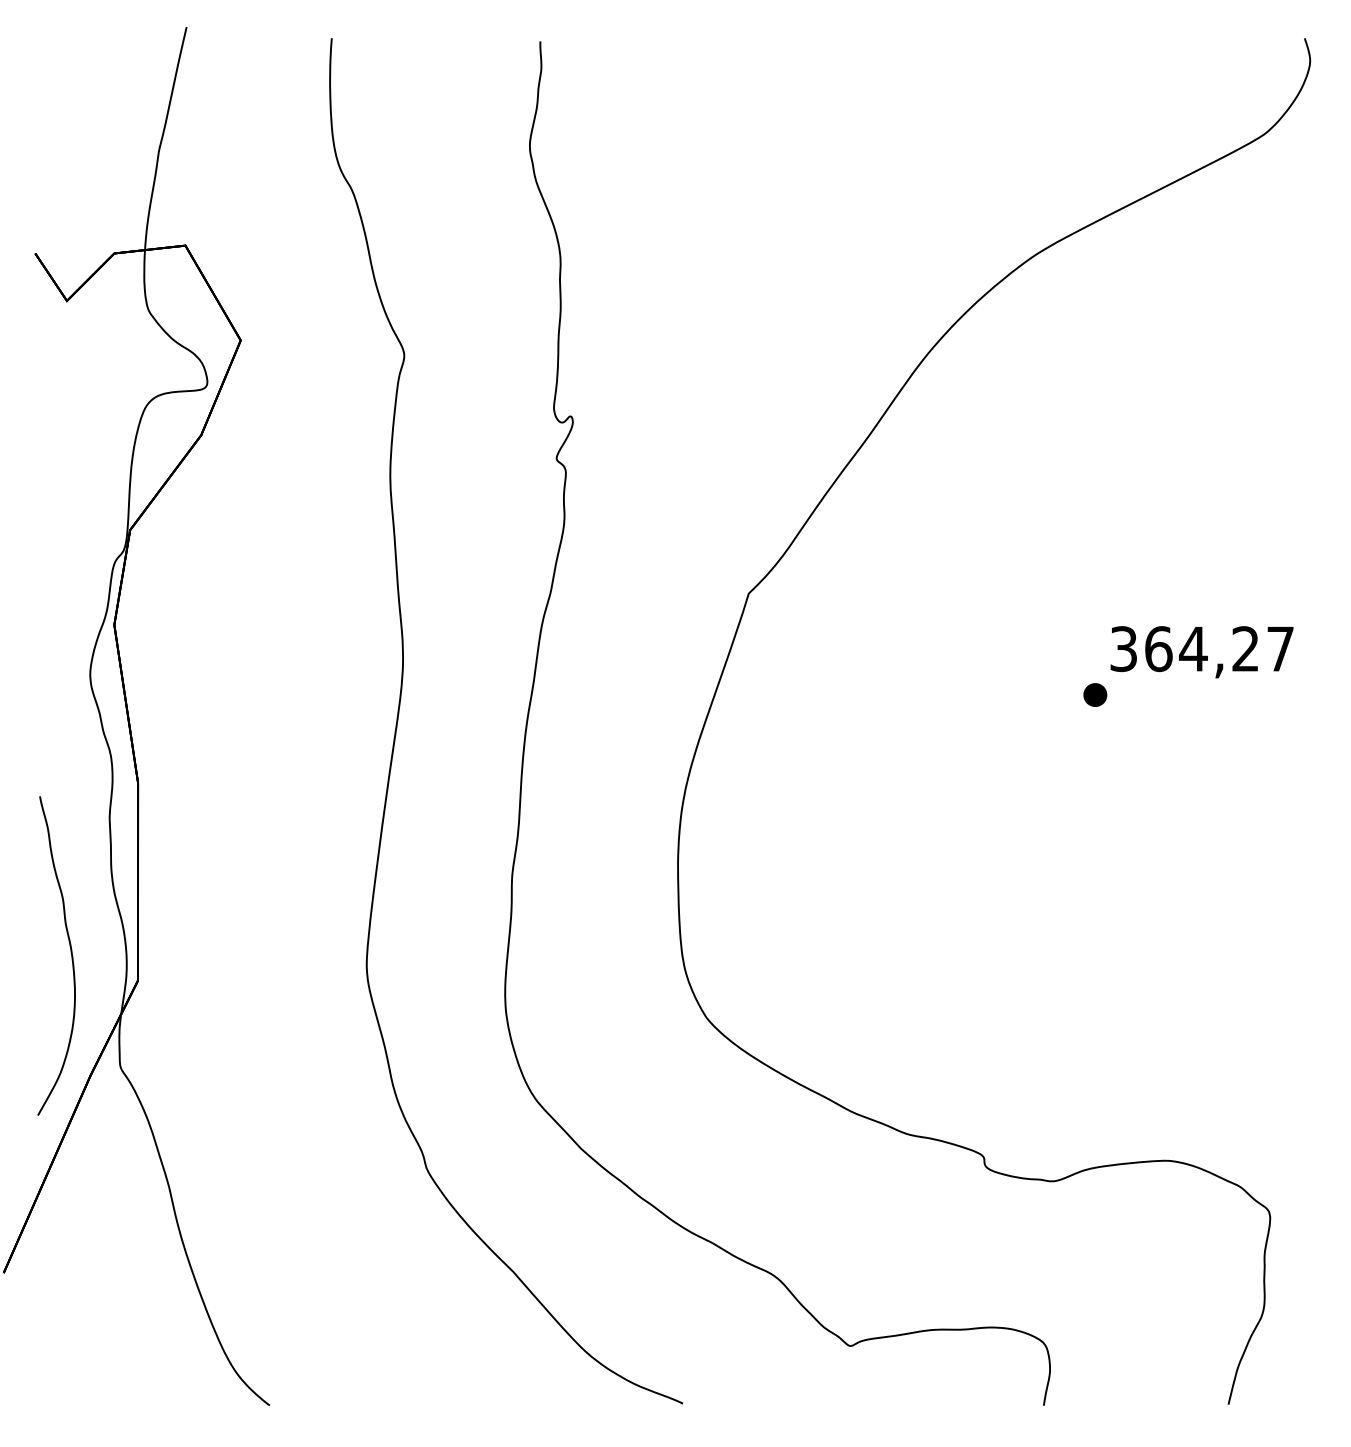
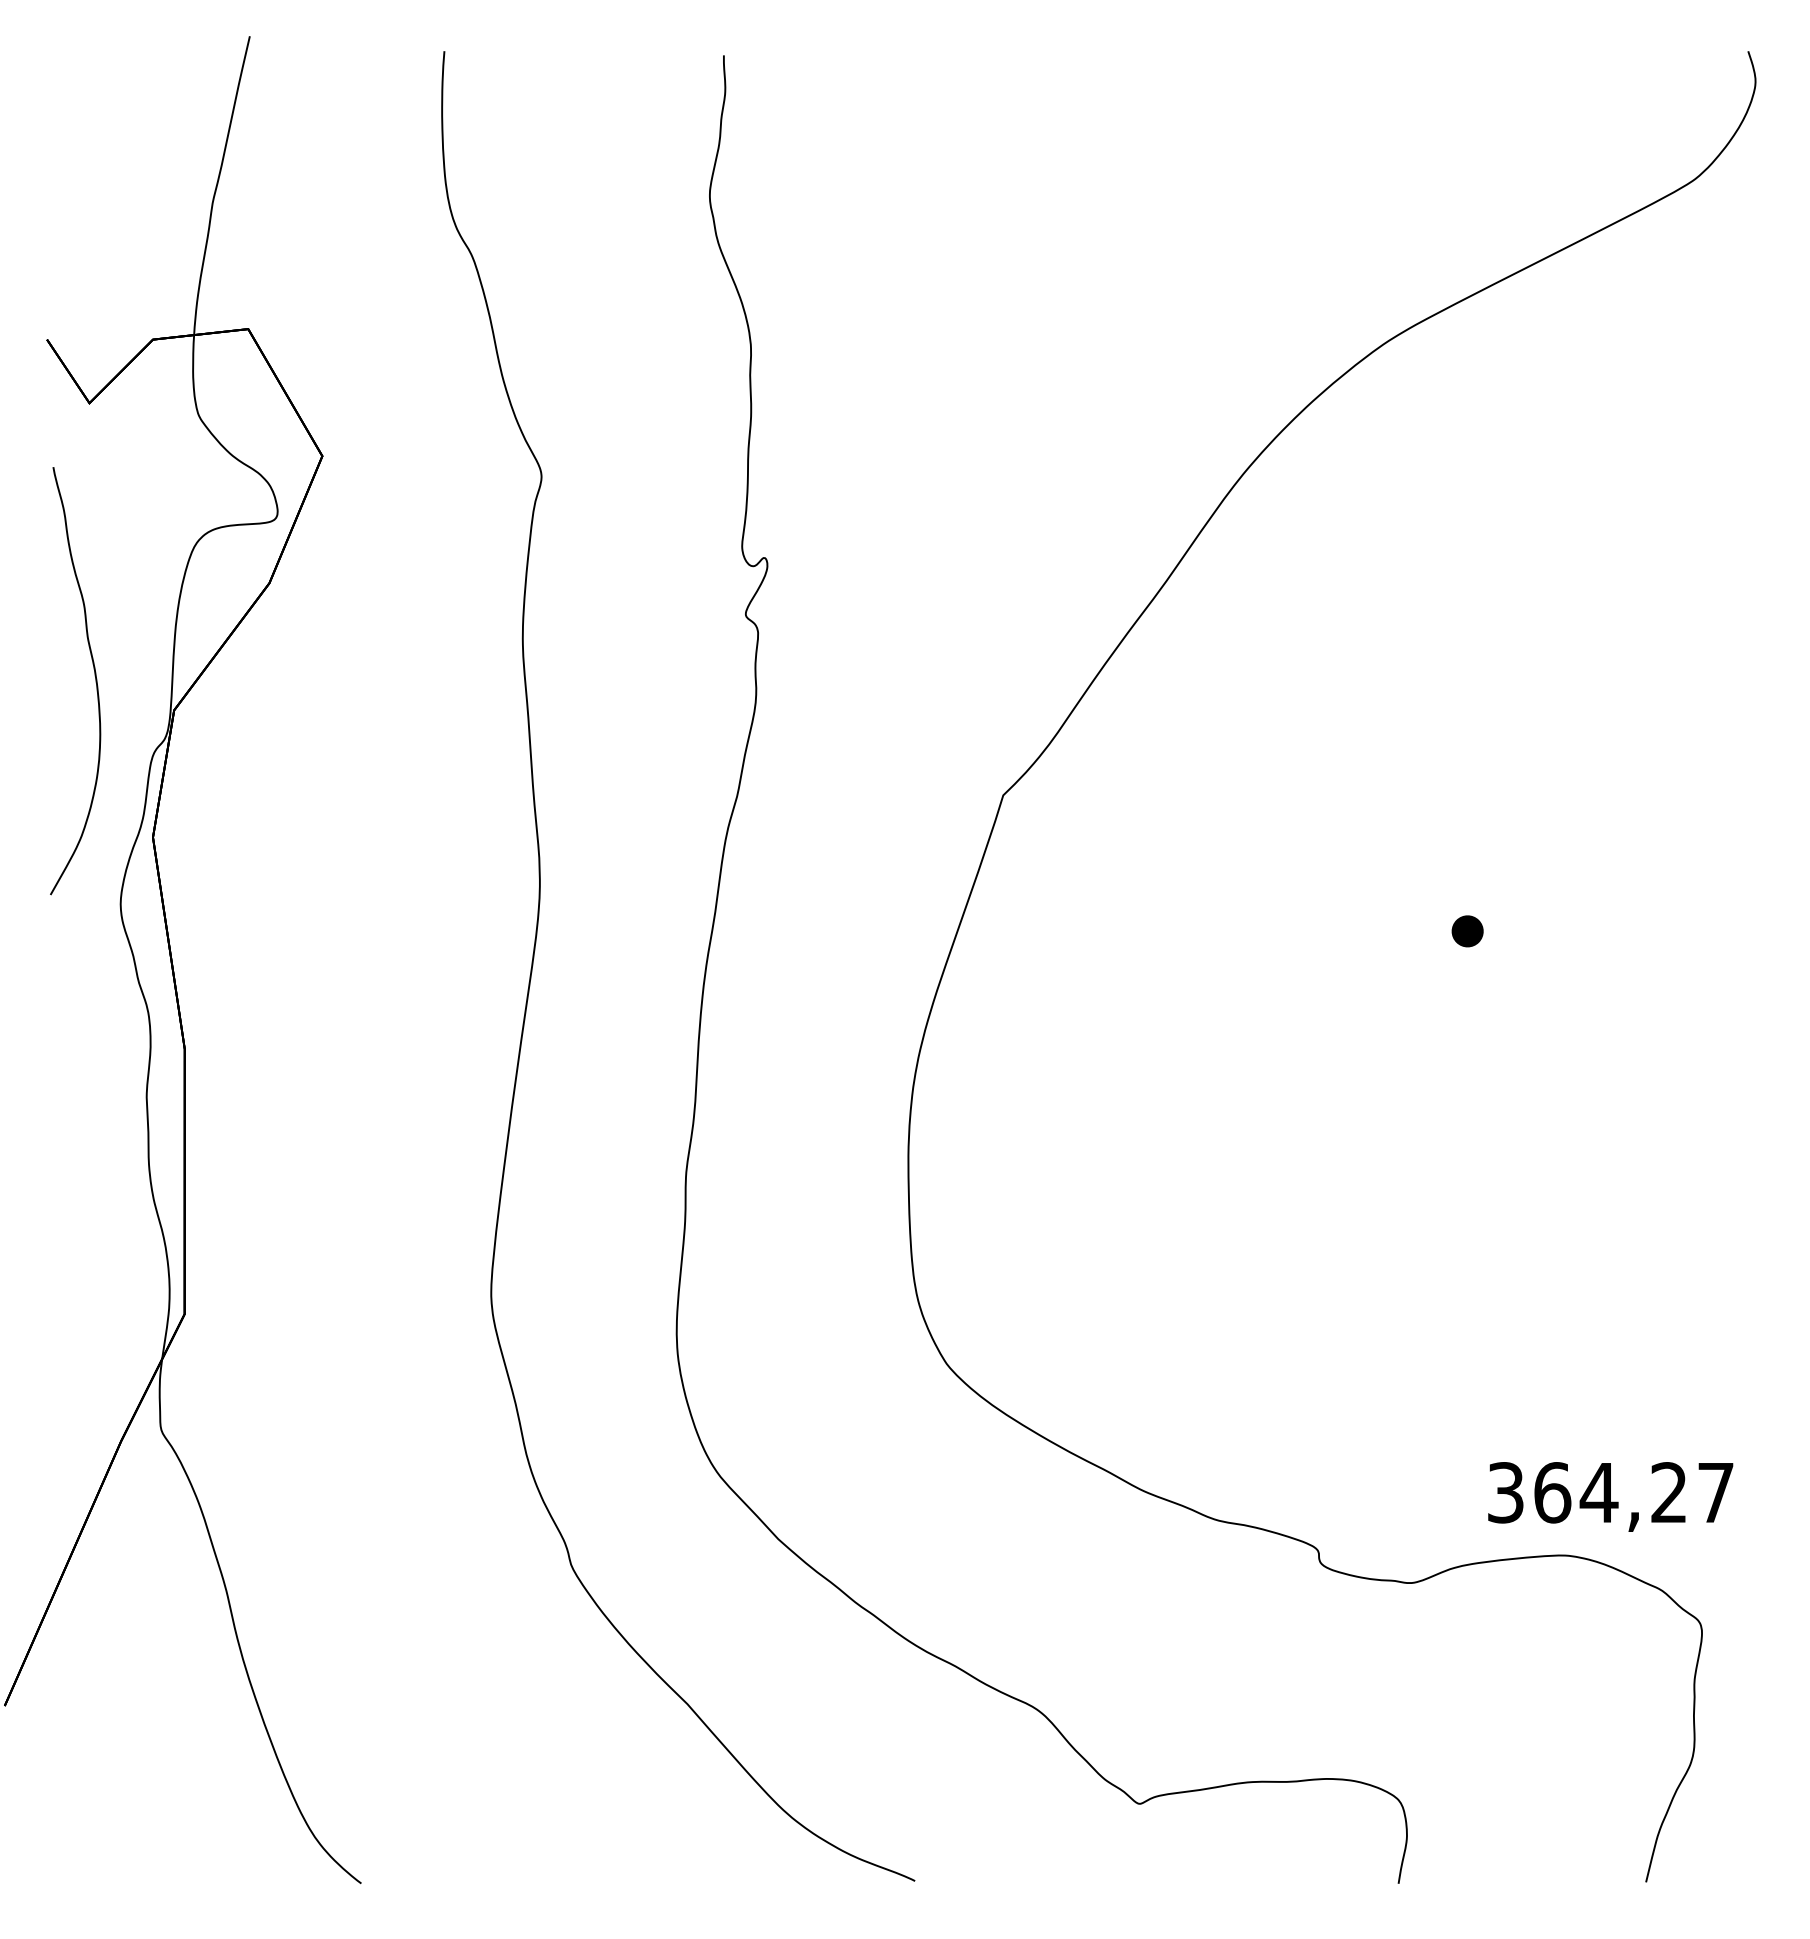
text: (1201, 651) -> (1610, 1496), moved
curve: (70, 951) -> (94, 675), moved

